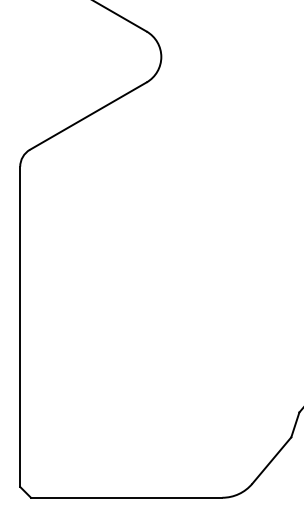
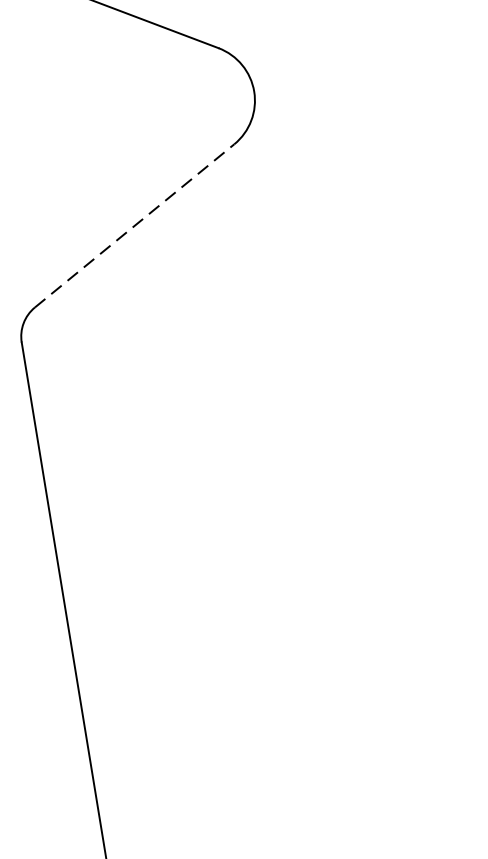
line: (88, 115) -> (134, 224), solid -> dashed

